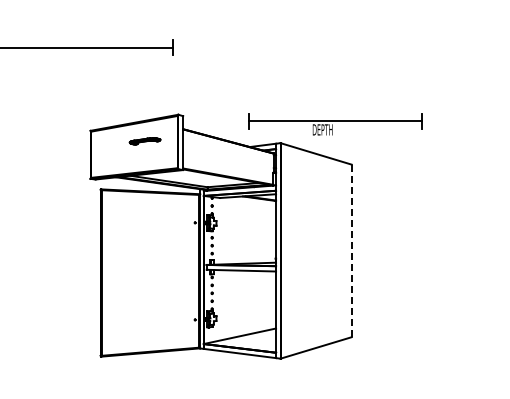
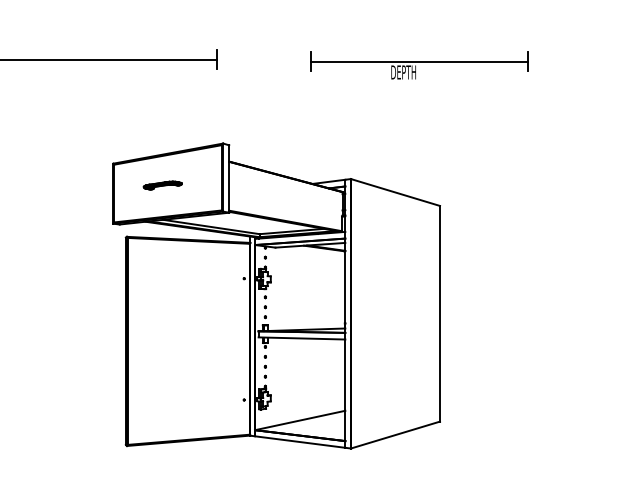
part: (335, 124) -> (419, 65), moved
part: (144, 141) -> (162, 185), moved
line: (351, 250) -> (439, 313), dashed -> solid

